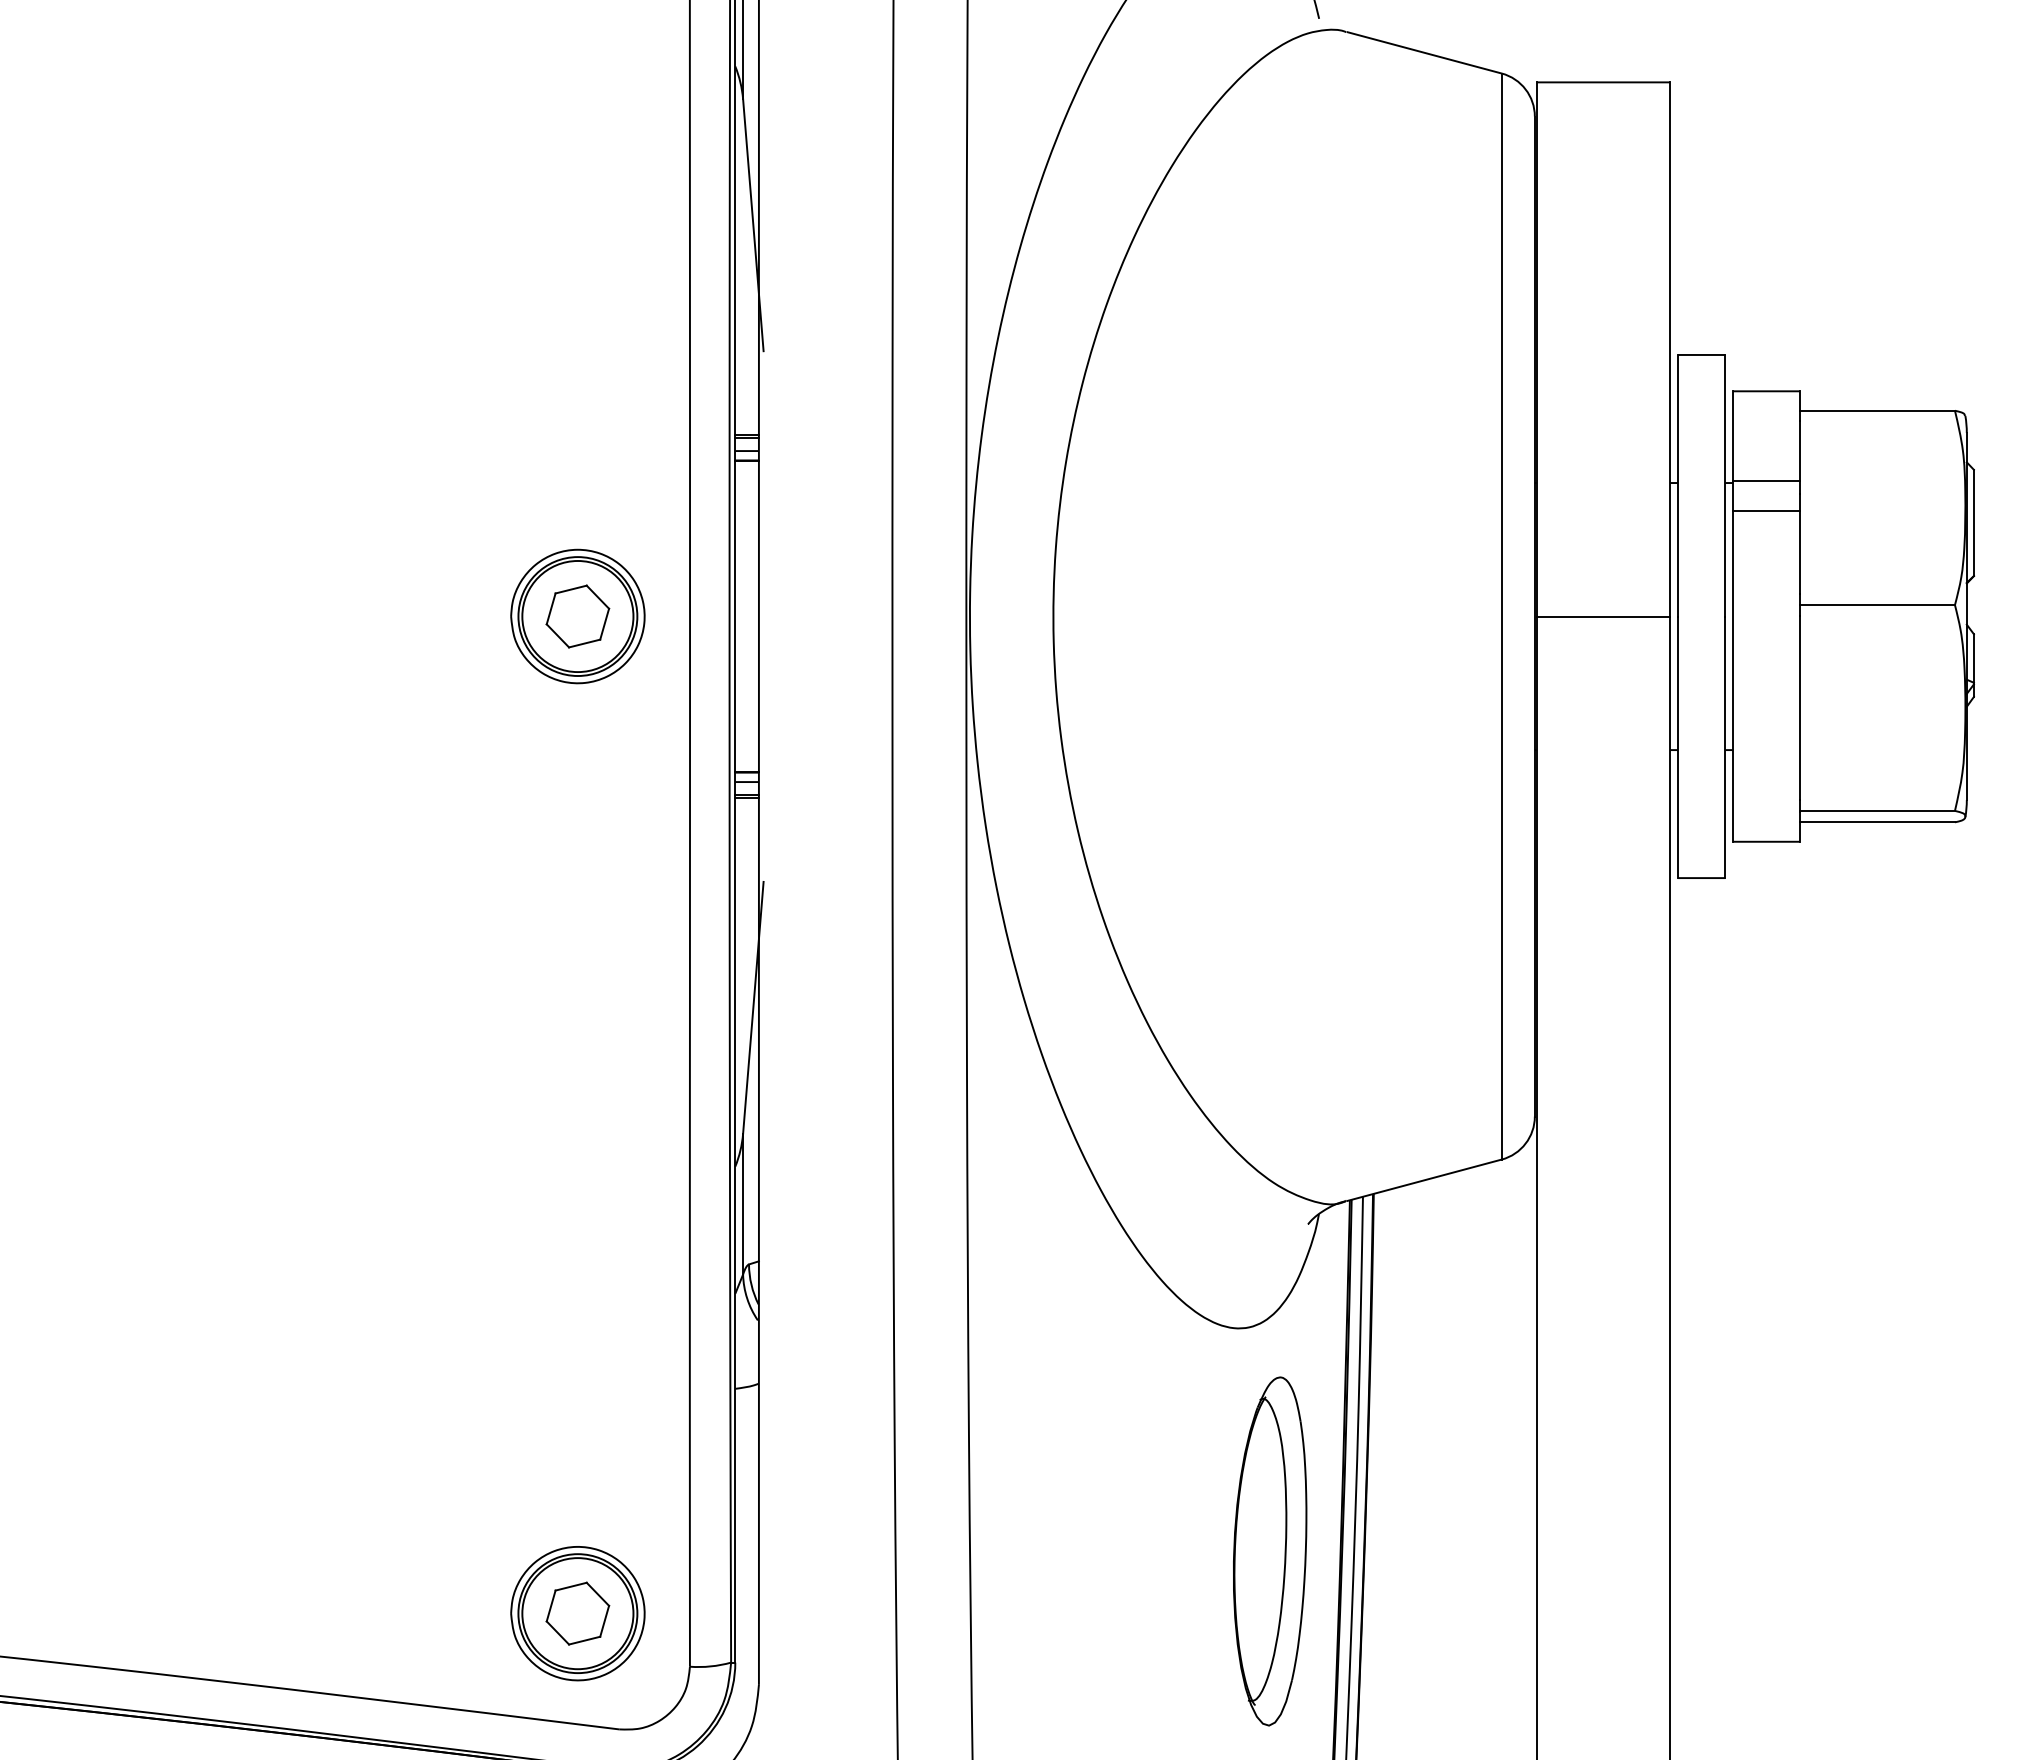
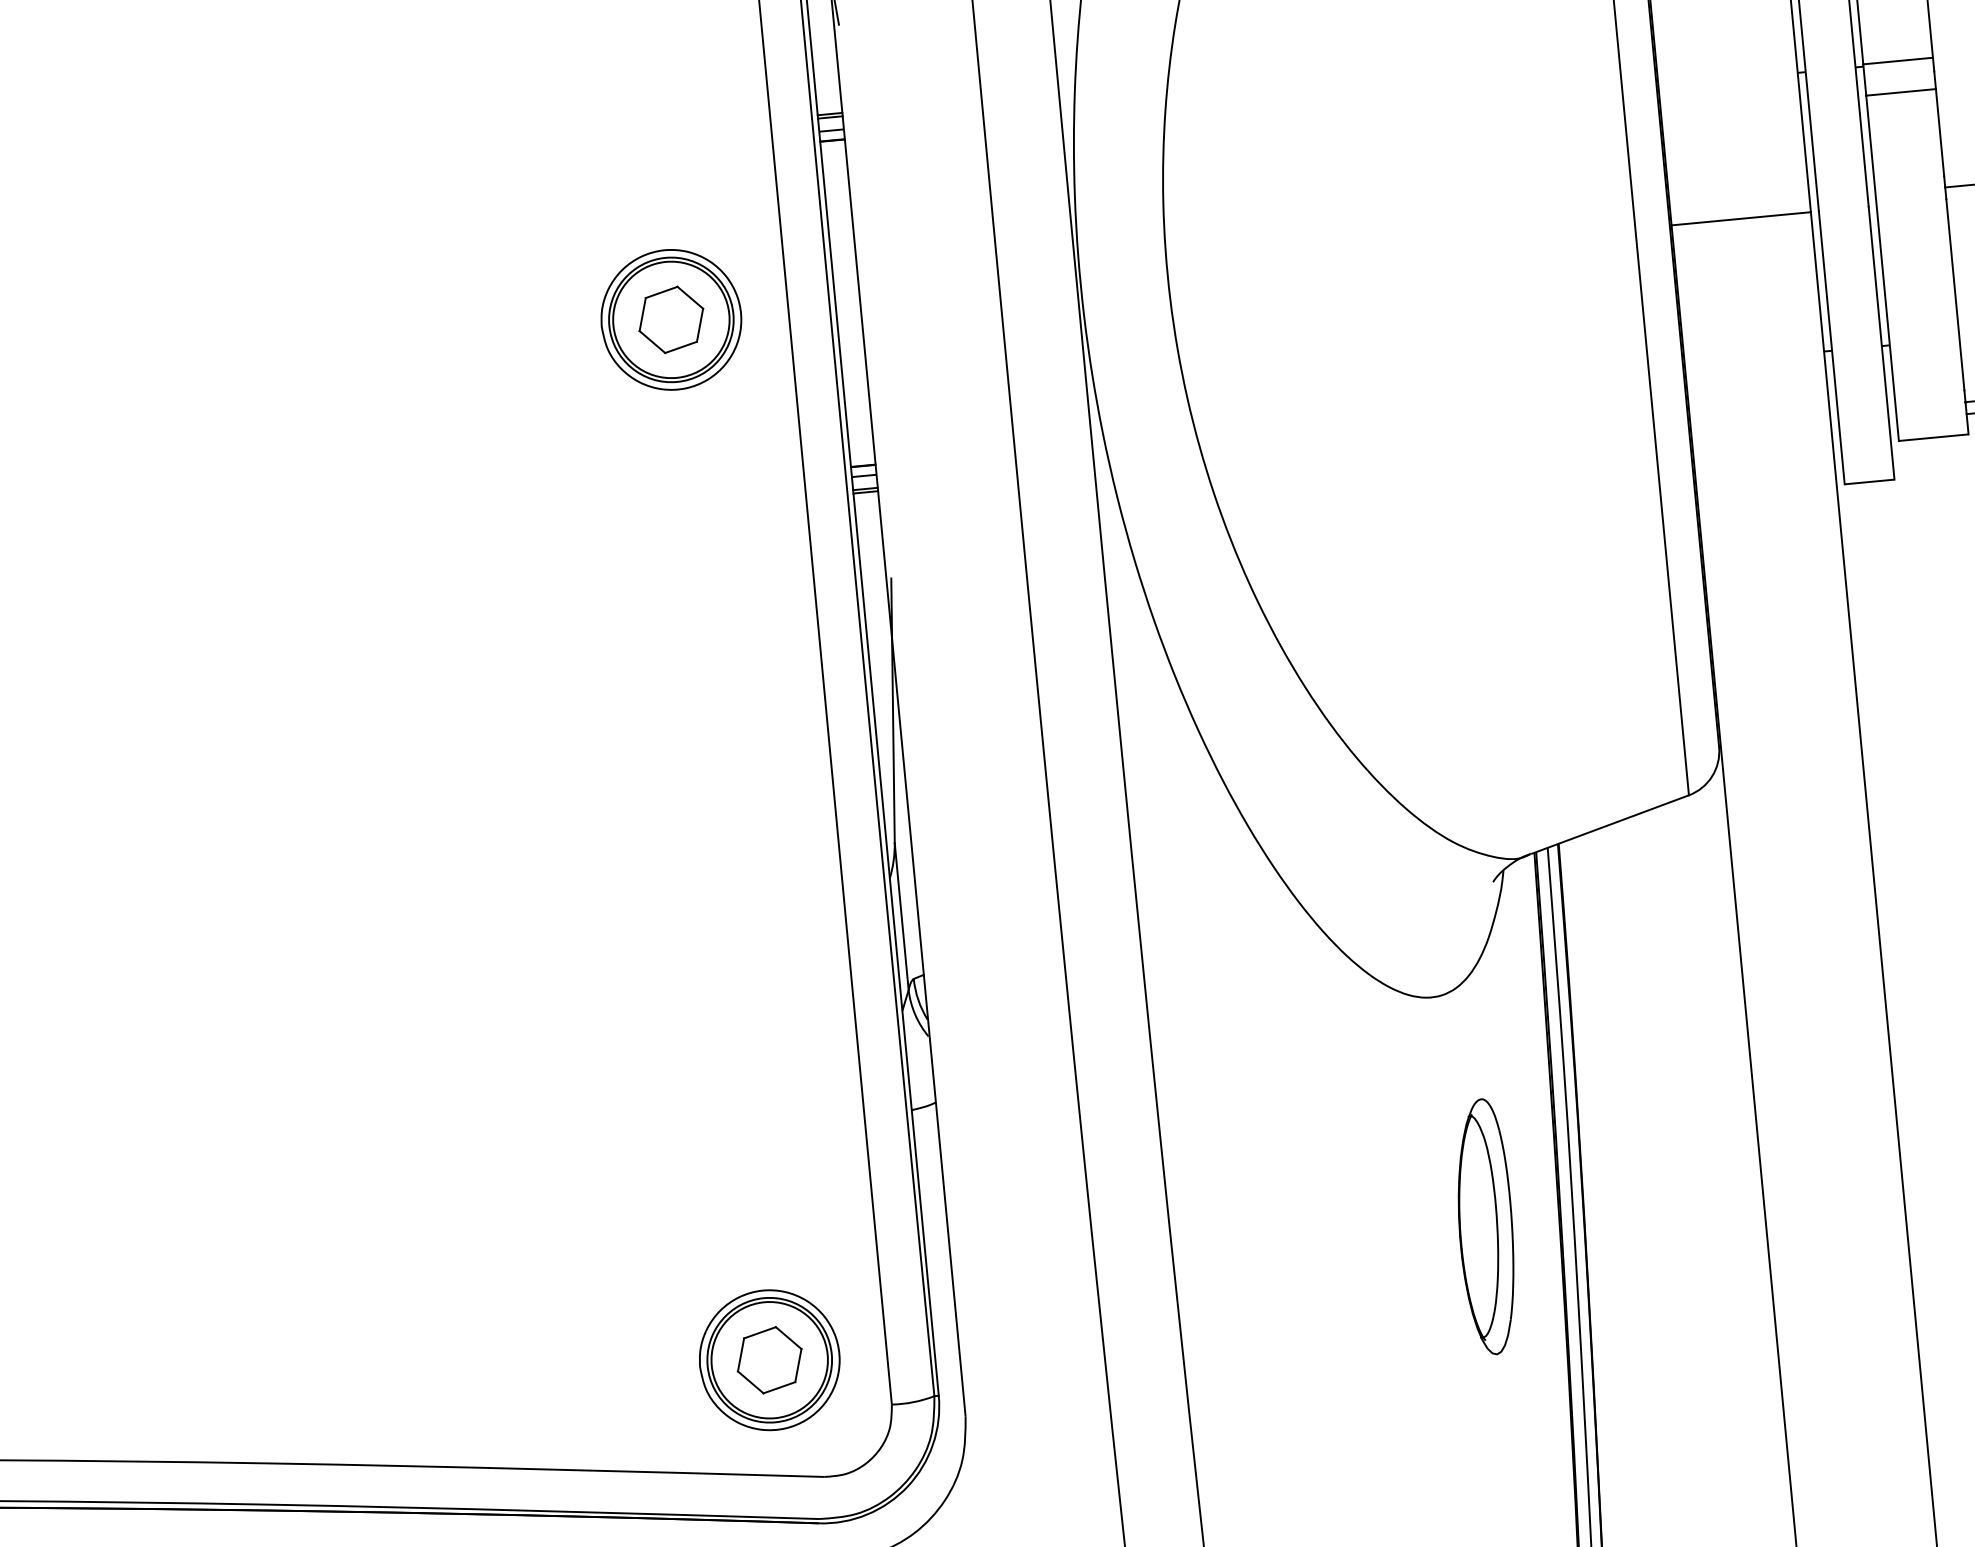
part: (1270, 1551) -> (1486, 1227), size x0.7

